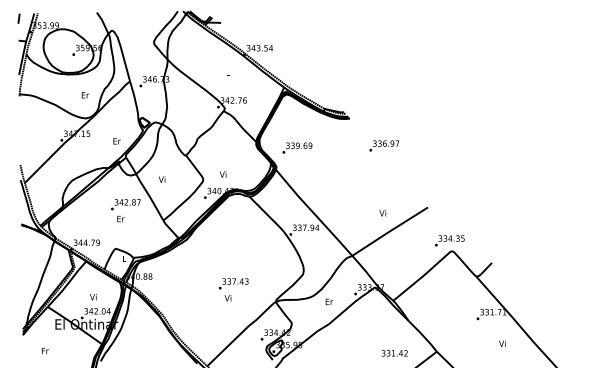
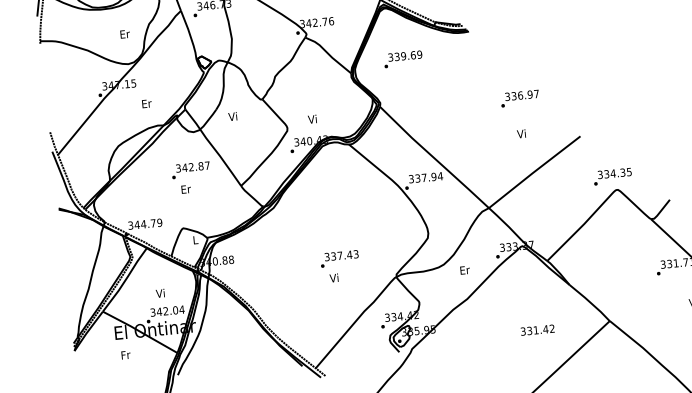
text: (116, 141) -> (146, 104), moved
text: (384, 145) -> (520, 97), moved
text: (297, 147) -> (403, 58), moved
text: (161, 179) -> (232, 116), moved
text: (382, 213) -> (521, 134), moved
text: (45, 350) -> (126, 354), moved
text: (394, 353) -> (537, 330), moved

